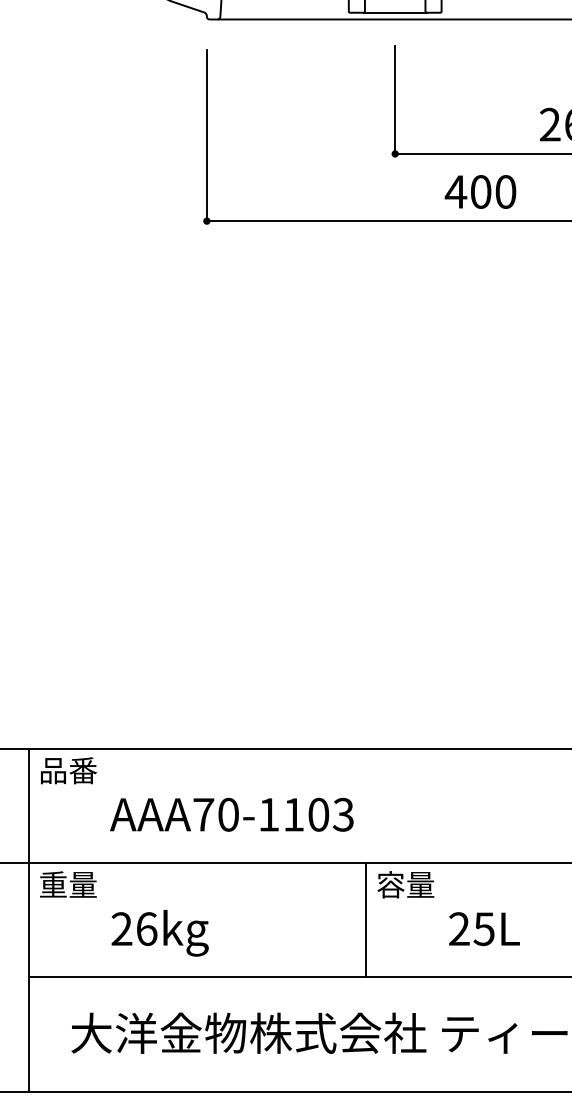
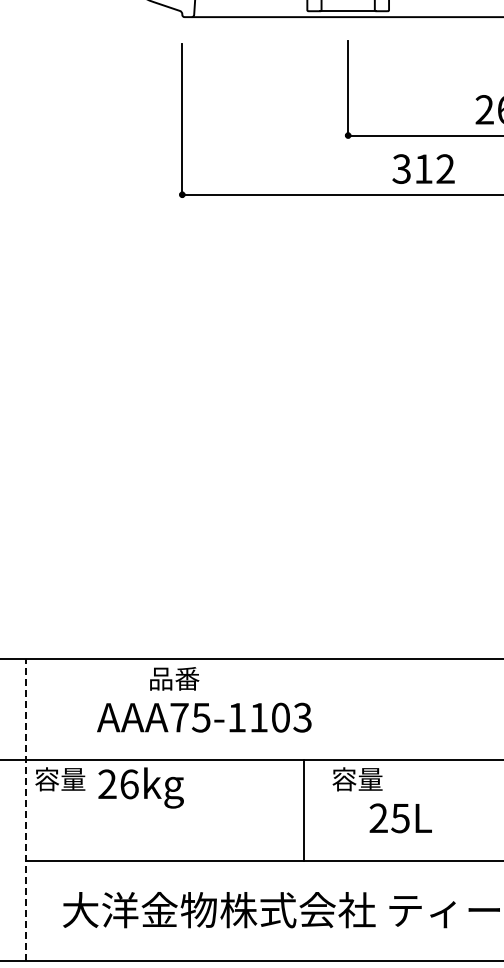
text: (479, 191) -> (422, 168), 400 -> 312
text: (68, 770) -> (174, 678), moved
text: (228, 814) -> (201, 717), AAA70-1103 -> AAA75-1103
text: (52, 884) -> (46, 779), 重量 -> 容量
line: (28, 920) -> (25, 810), solid -> dashed
line: (366, 920) -> (303, 810), moved
text: (484, 929) -> (400, 818), moved
text: (159, 932) -> (140, 787), moved

